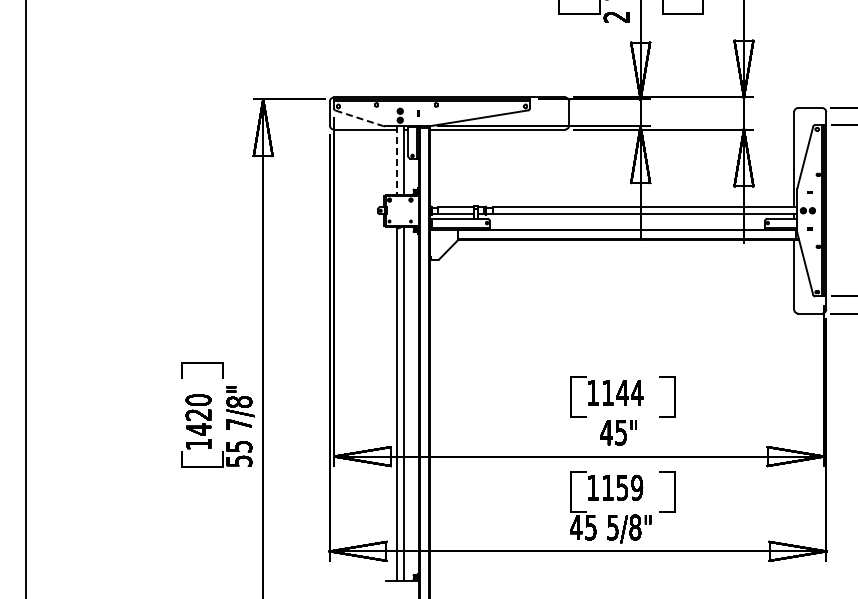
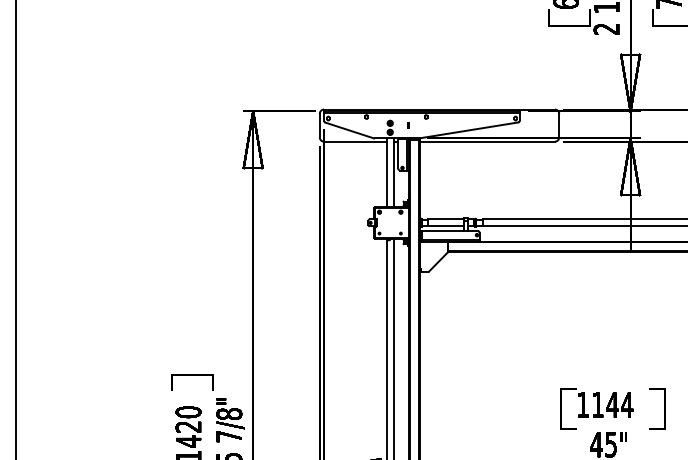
line: (360, 118) -> (350, 130), dashed -> solid
line: (396, 161) -> (386, 173), dashed -> solid

